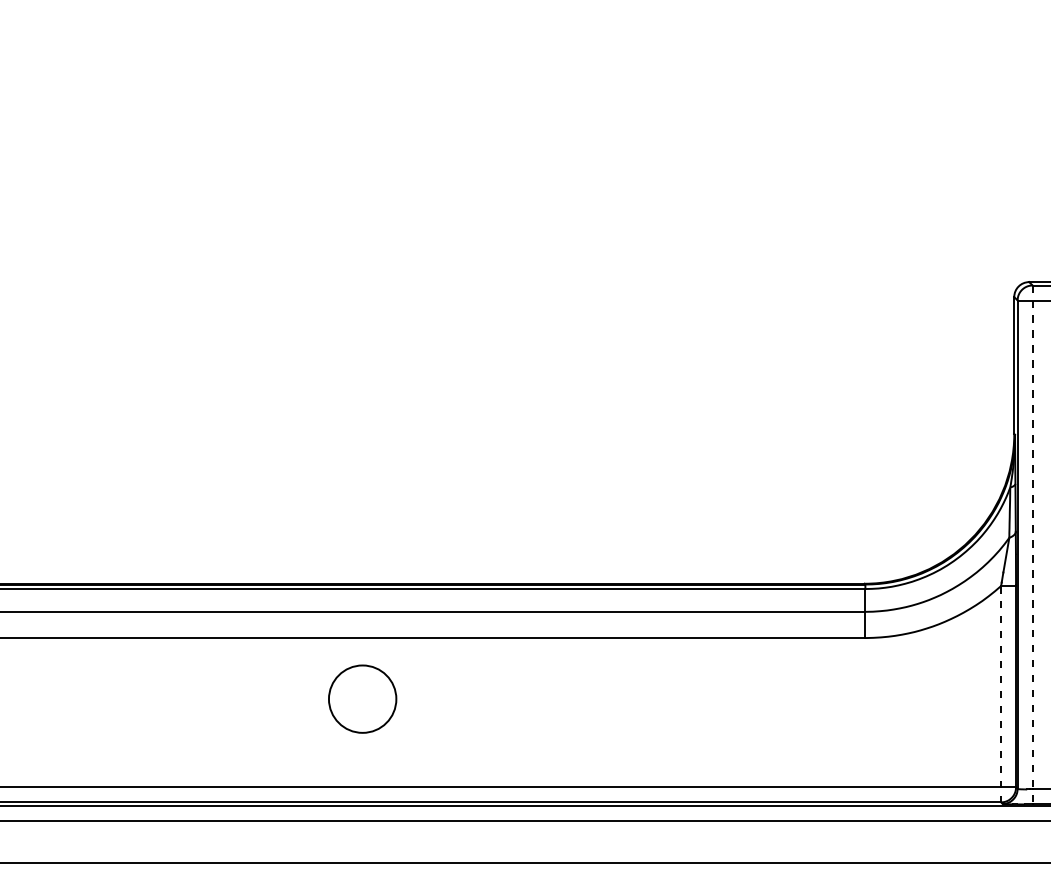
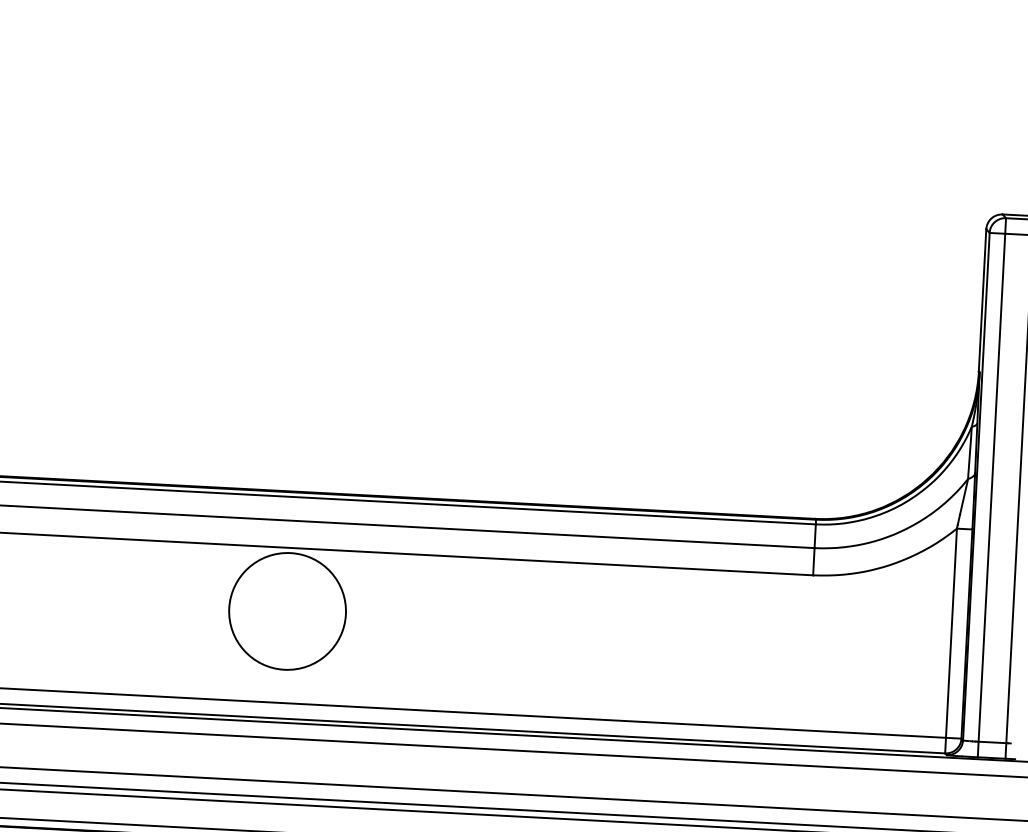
line: (1032, 545) -> (991, 488), dashed -> solid
line: (1001, 694) -> (951, 641), dashed -> solid
circle: (362, 699) -> (287, 611), size x1.67

